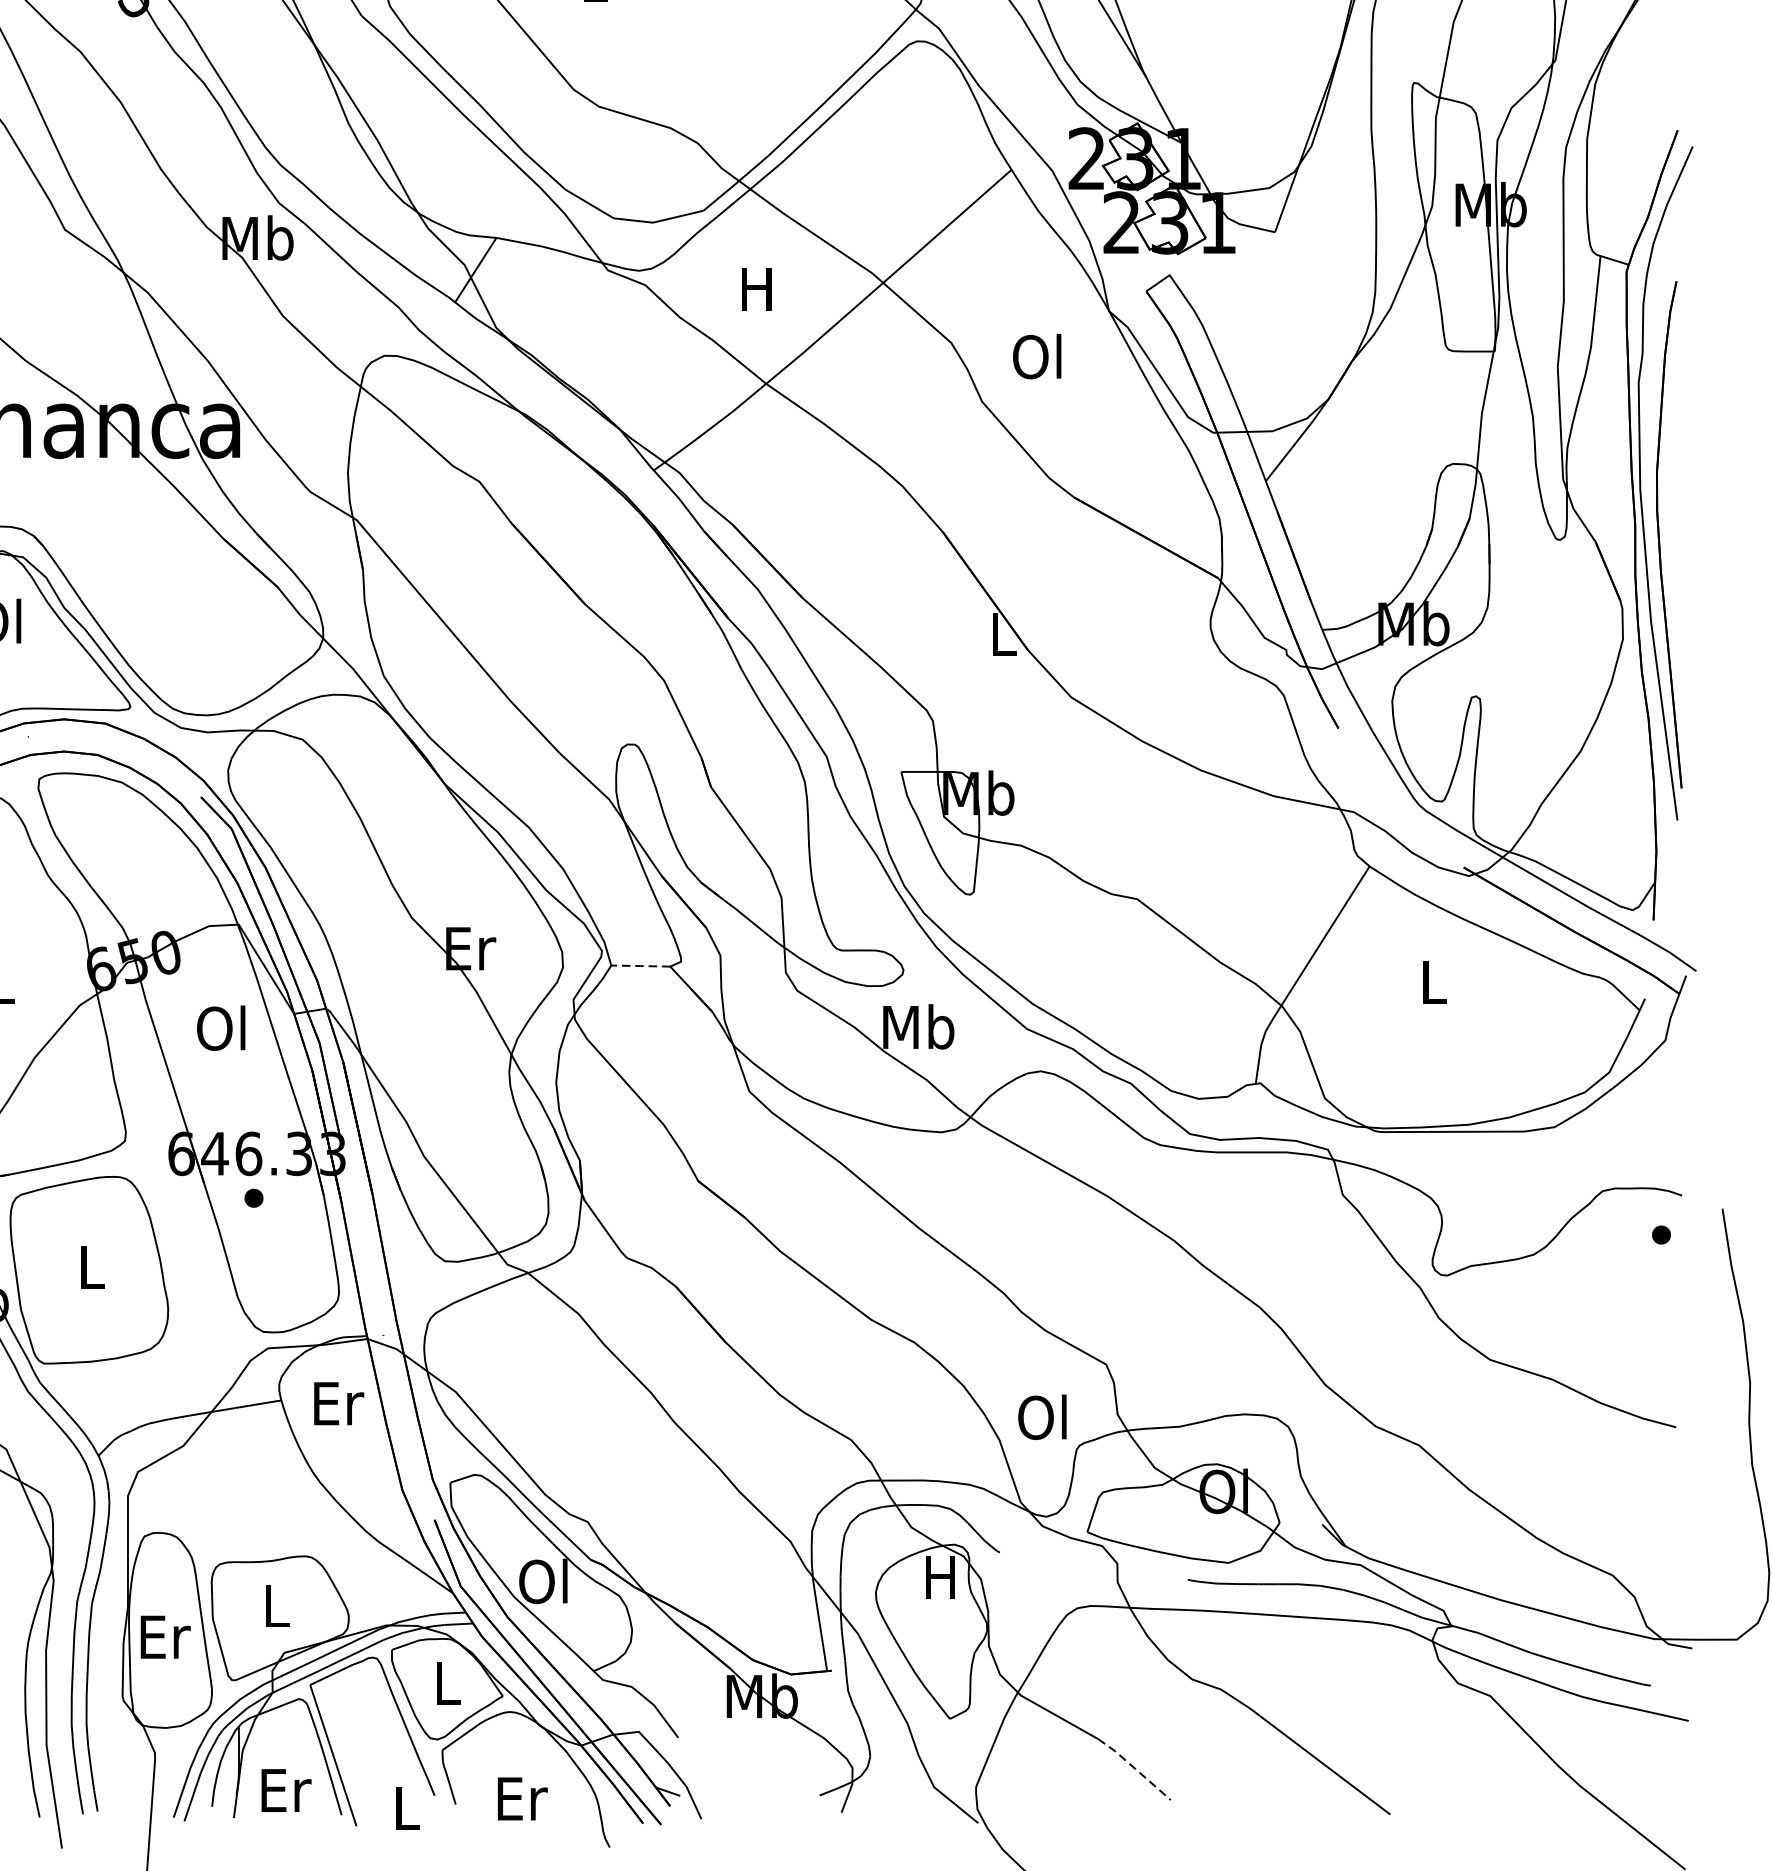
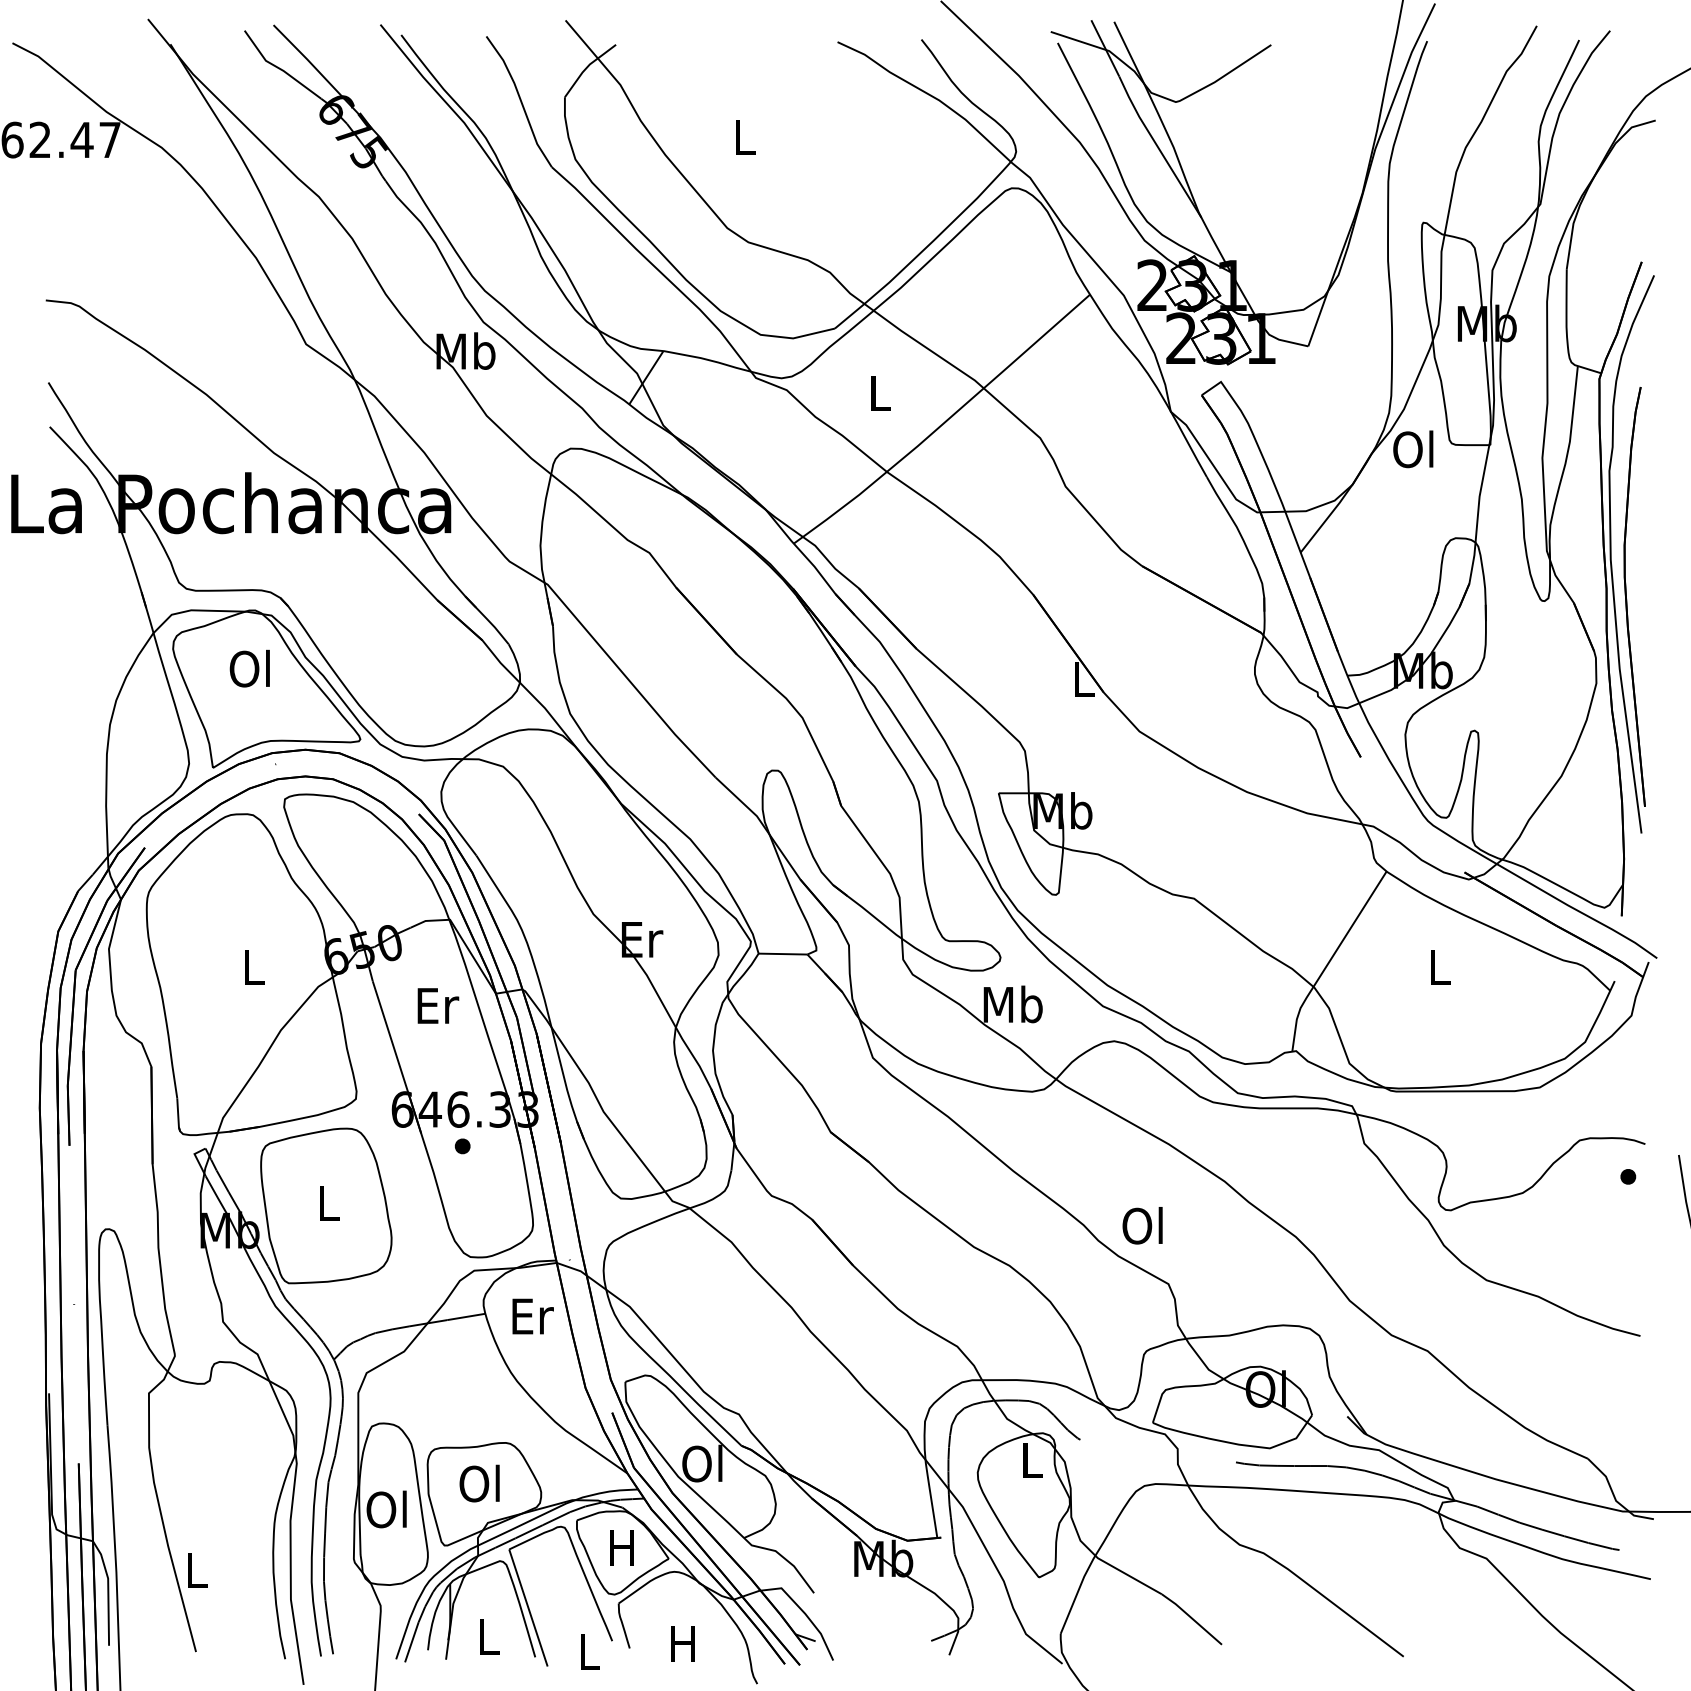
text: (756, 289) -> (878, 393), H -> L
text: (1037, 356) -> (1413, 449), moved
line: (641, 966) -> (783, 954), dashed -> solid
text: (223, 1028) -> (437, 1005), Ol -> Er
text: (1042, 1416) -> (1142, 1225), moved
text: (939, 1577) -> (1030, 1460), H -> L
text: (274, 1605) -> (479, 1483), L -> Ol
text: (164, 1636) -> (388, 1509), Er -> Ol
text: (445, 1682) -> (621, 1547), L -> H
line: (1135, 1768) -> (1192, 1618), dashed -> solid
text: (286, 1790) -> (489, 1636), Er -> L
text: (521, 1798) -> (684, 1643), Er -> H

